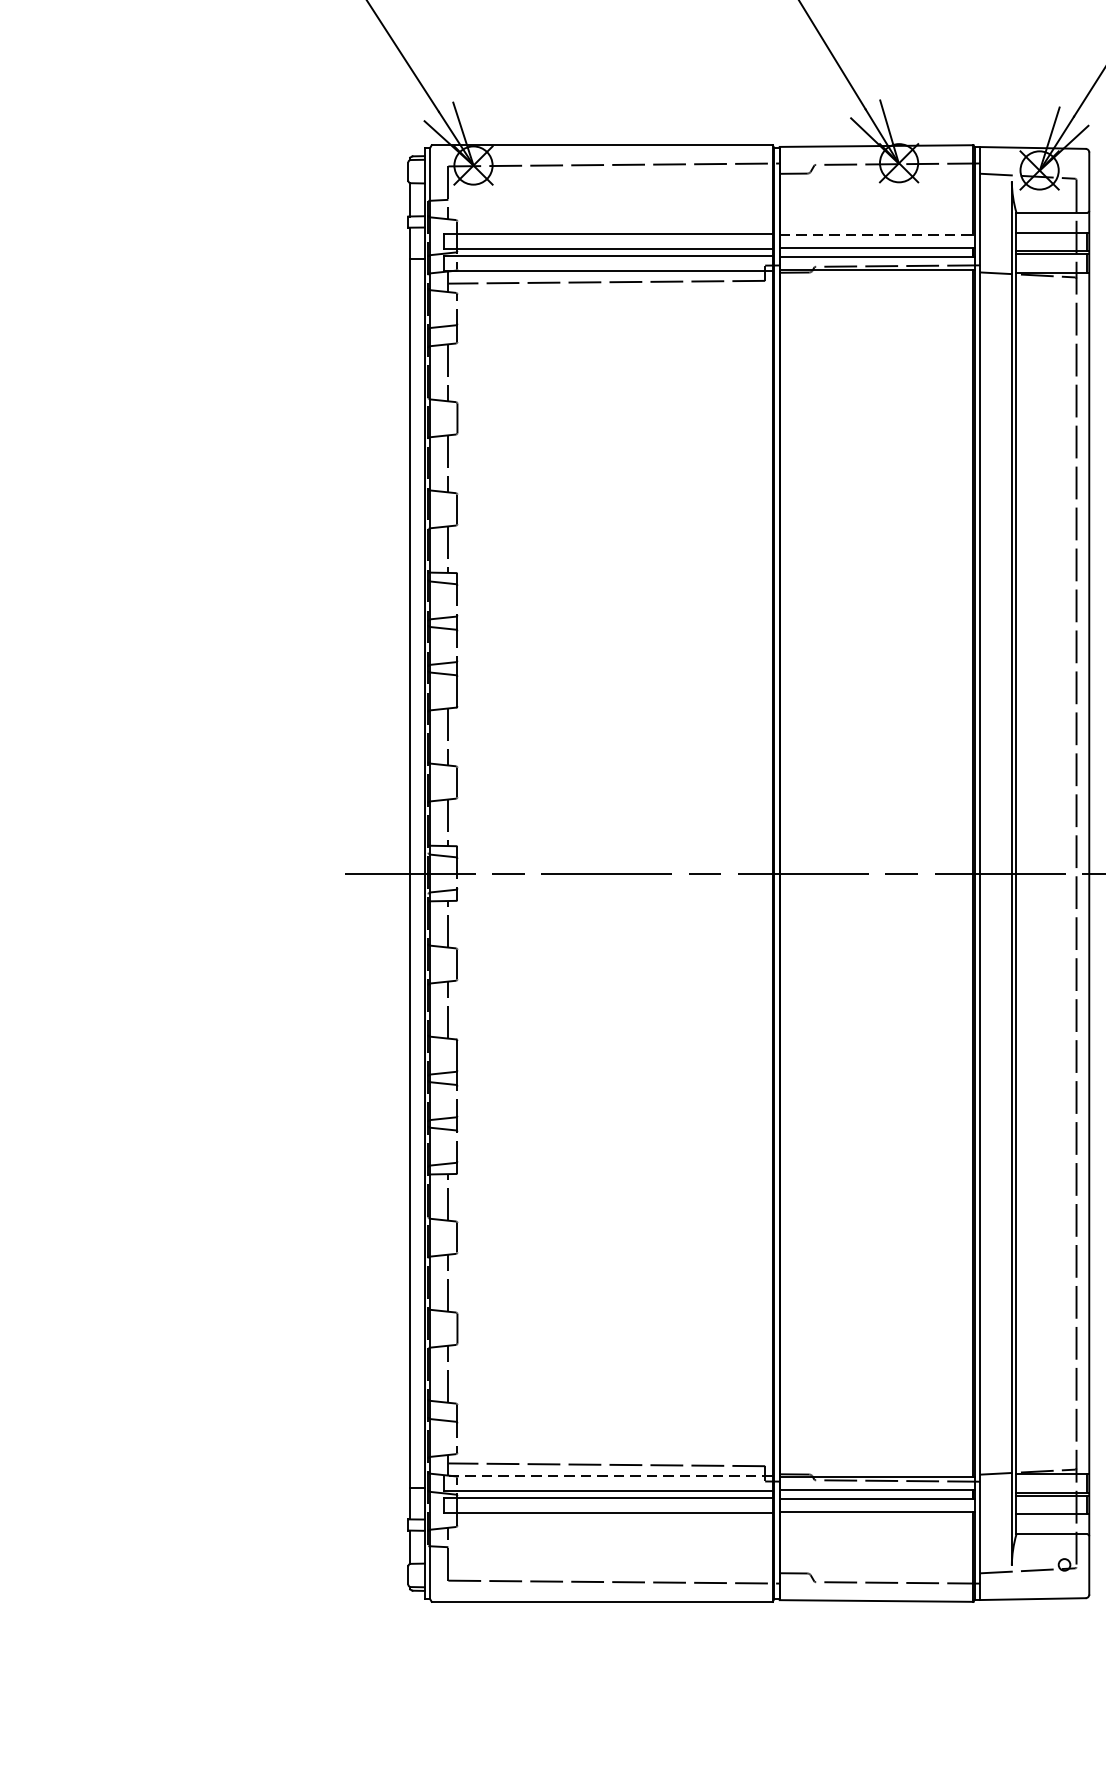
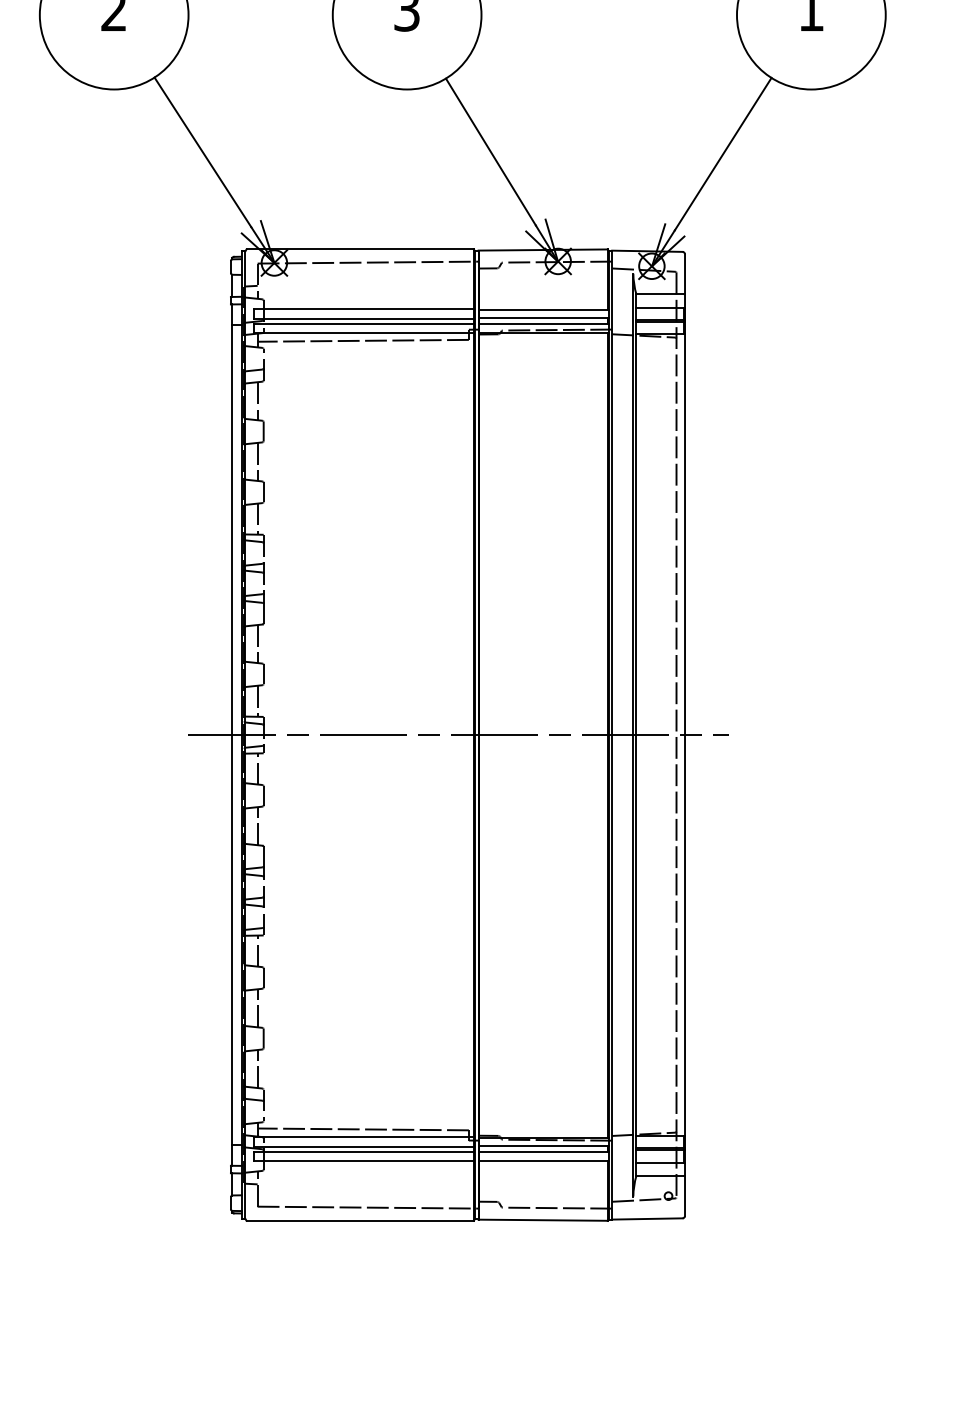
line: (877, 235) -> (543, 309), dashed -> solid
line: (608, 1476) -> (364, 1137), dashed -> solid

